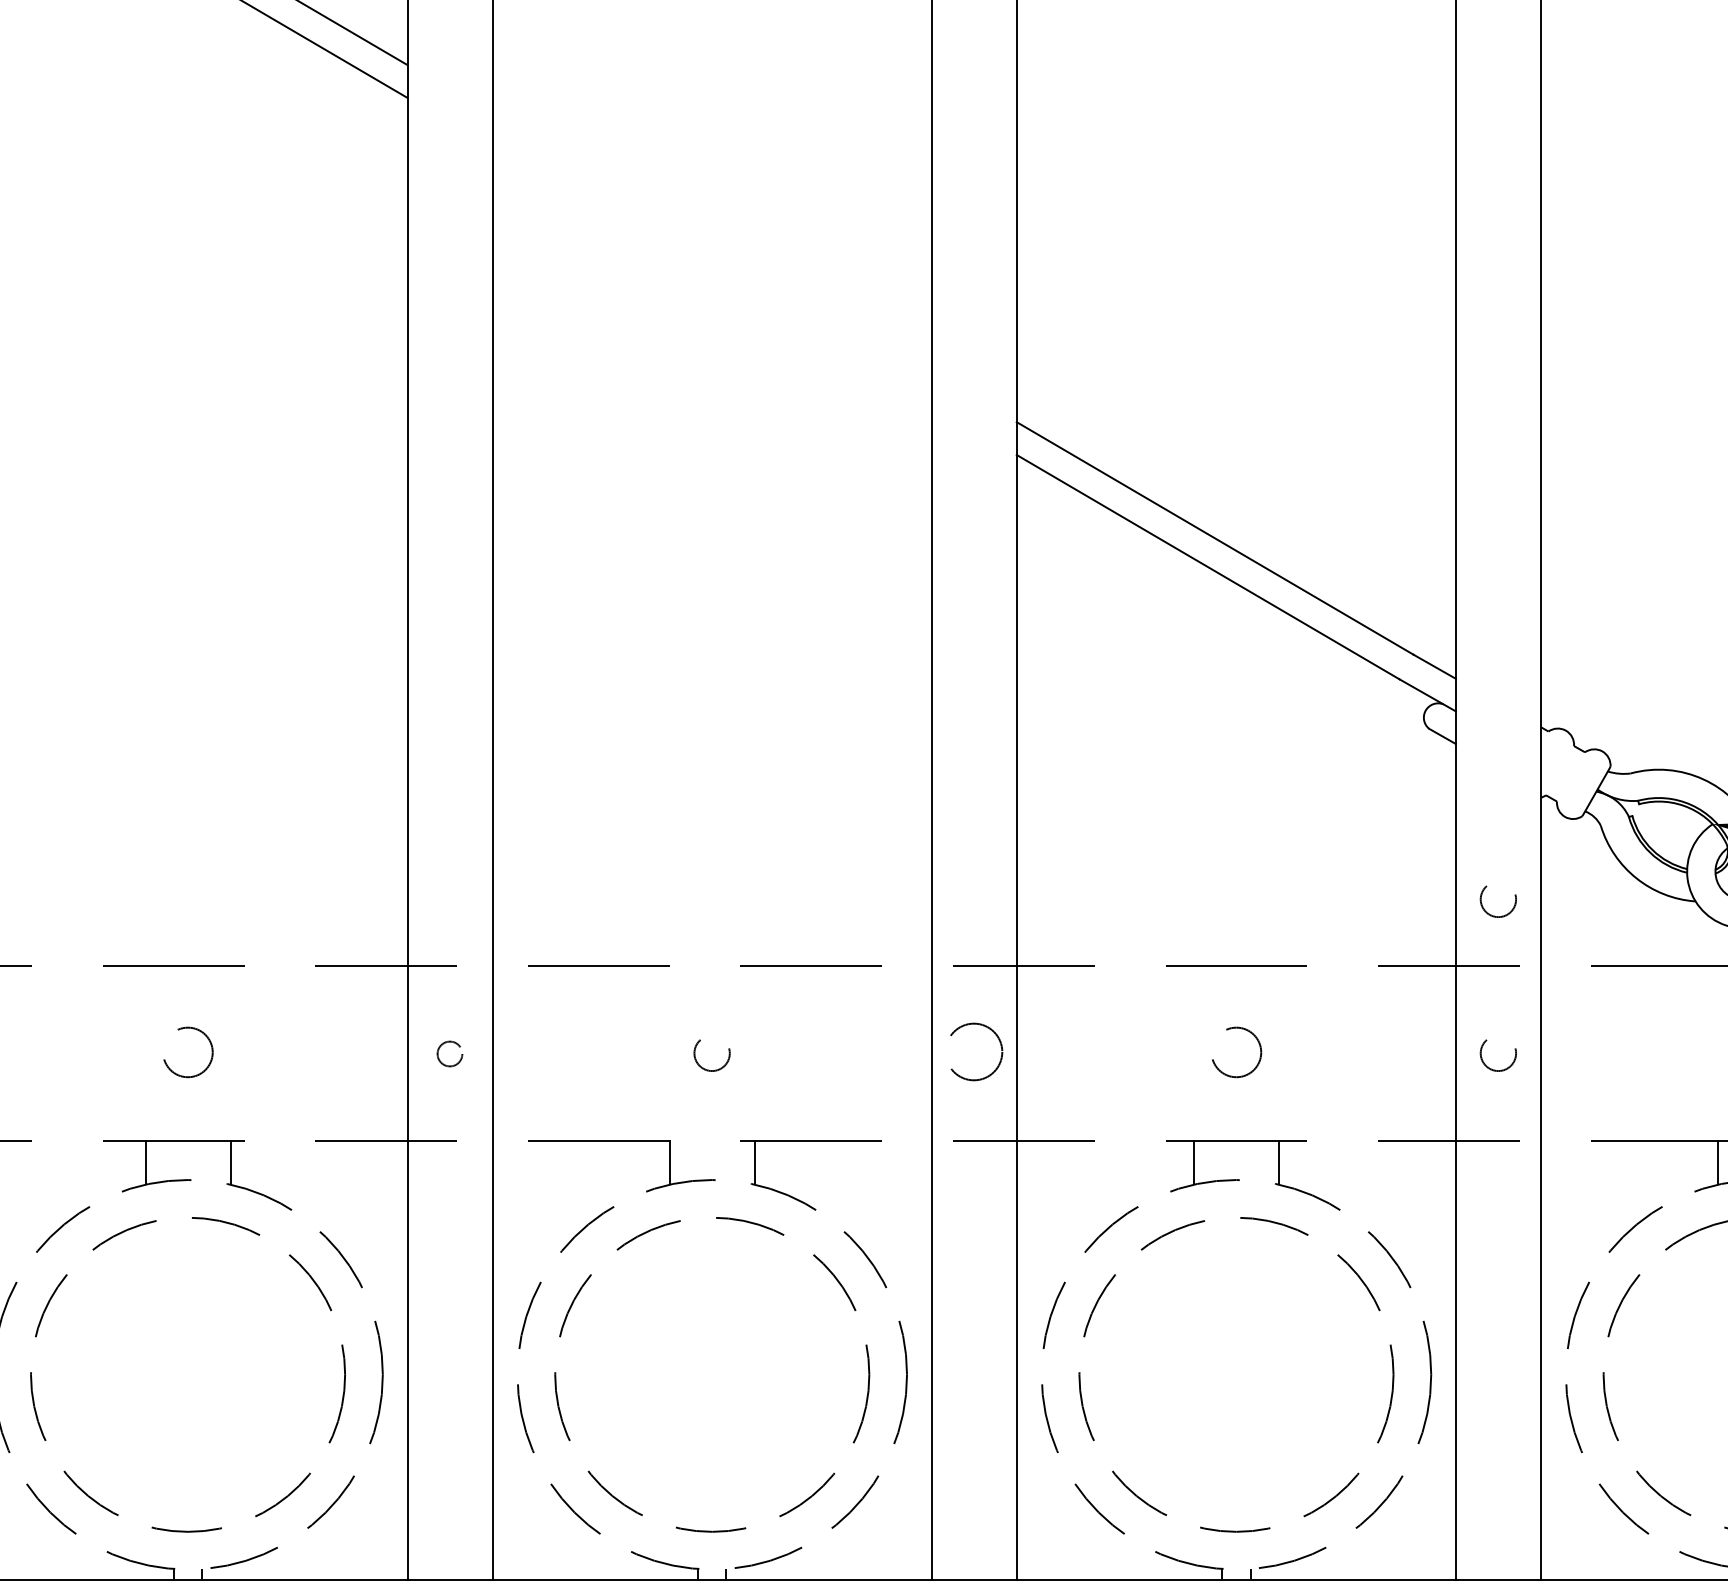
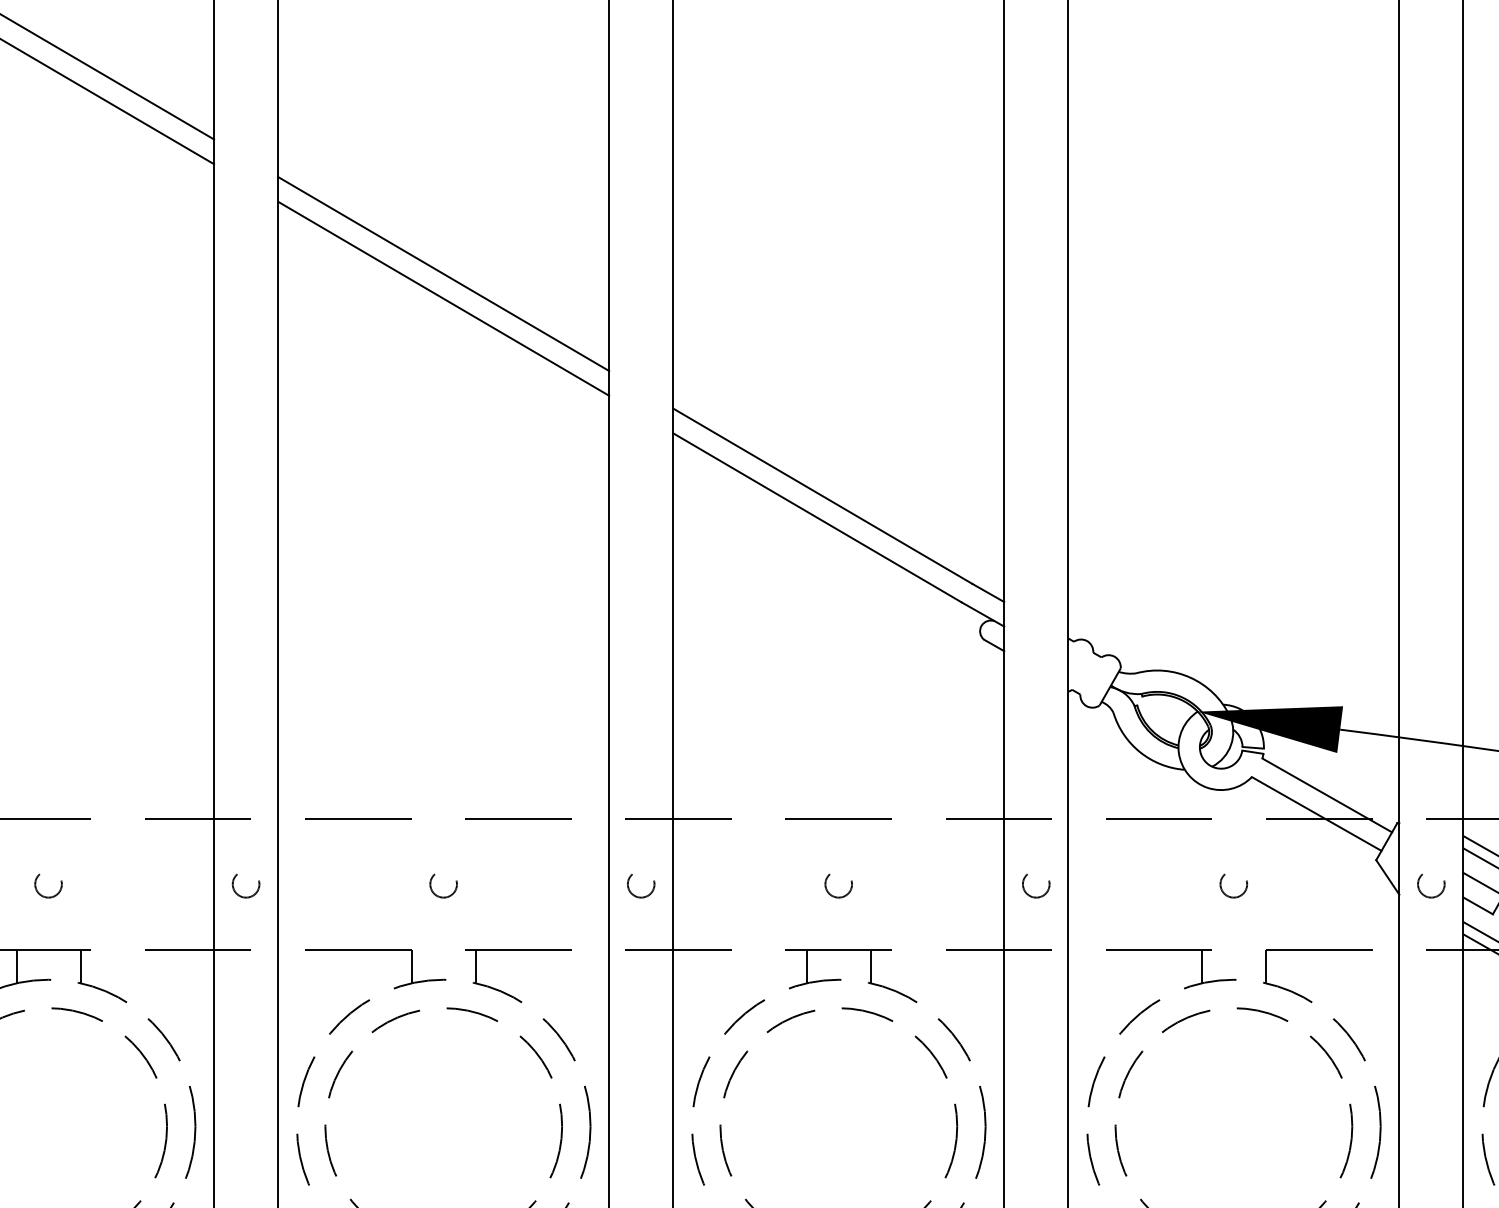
line: (711, 244) -> (443, 274), added
line: (711, 276) -> (443, 298), added
circle: (1498, 901) -> (1036, 769), removed
circle: (187, 1054) -> (48, 885), size x0.71
circle: (449, 1054) -> (245, 885), size x1.43
circle: (974, 1054) -> (641, 885), size x0.62
circle: (1236, 1054) -> (838, 885), size x0.71

